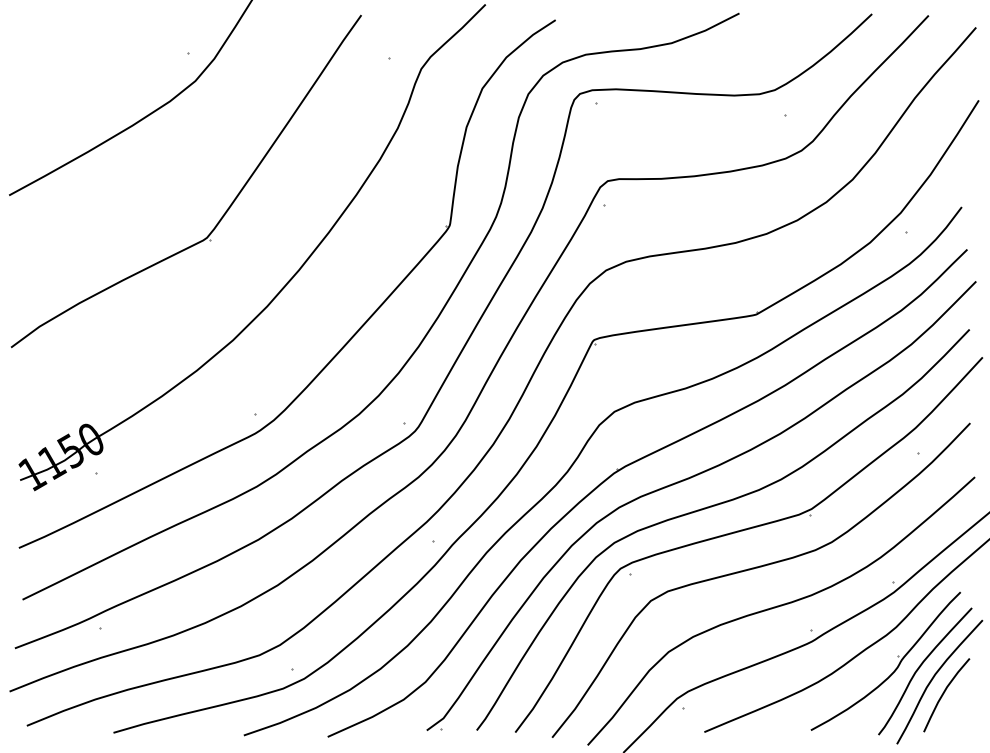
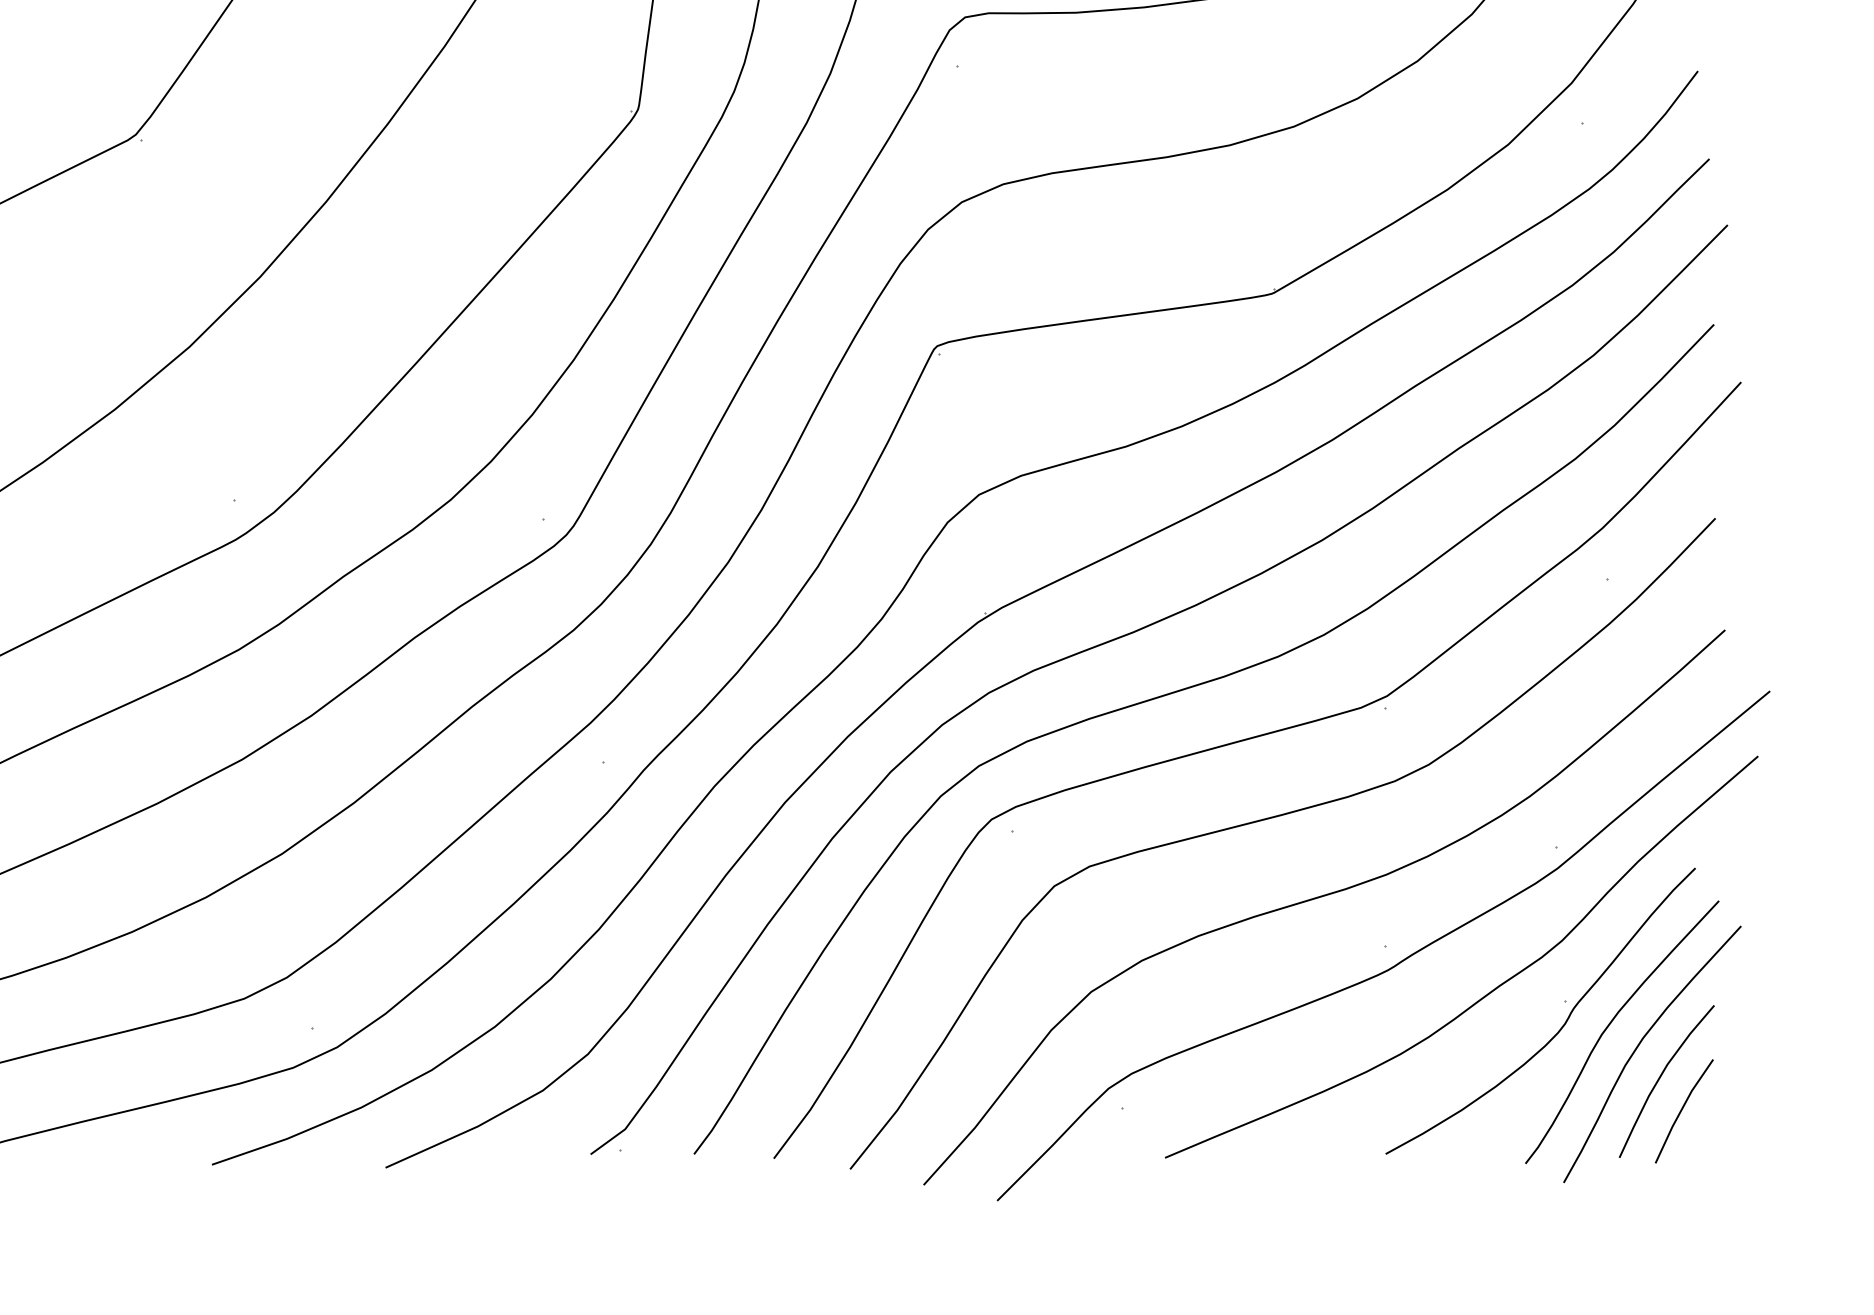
line: (954, 709) -> (1682, 1110), added

